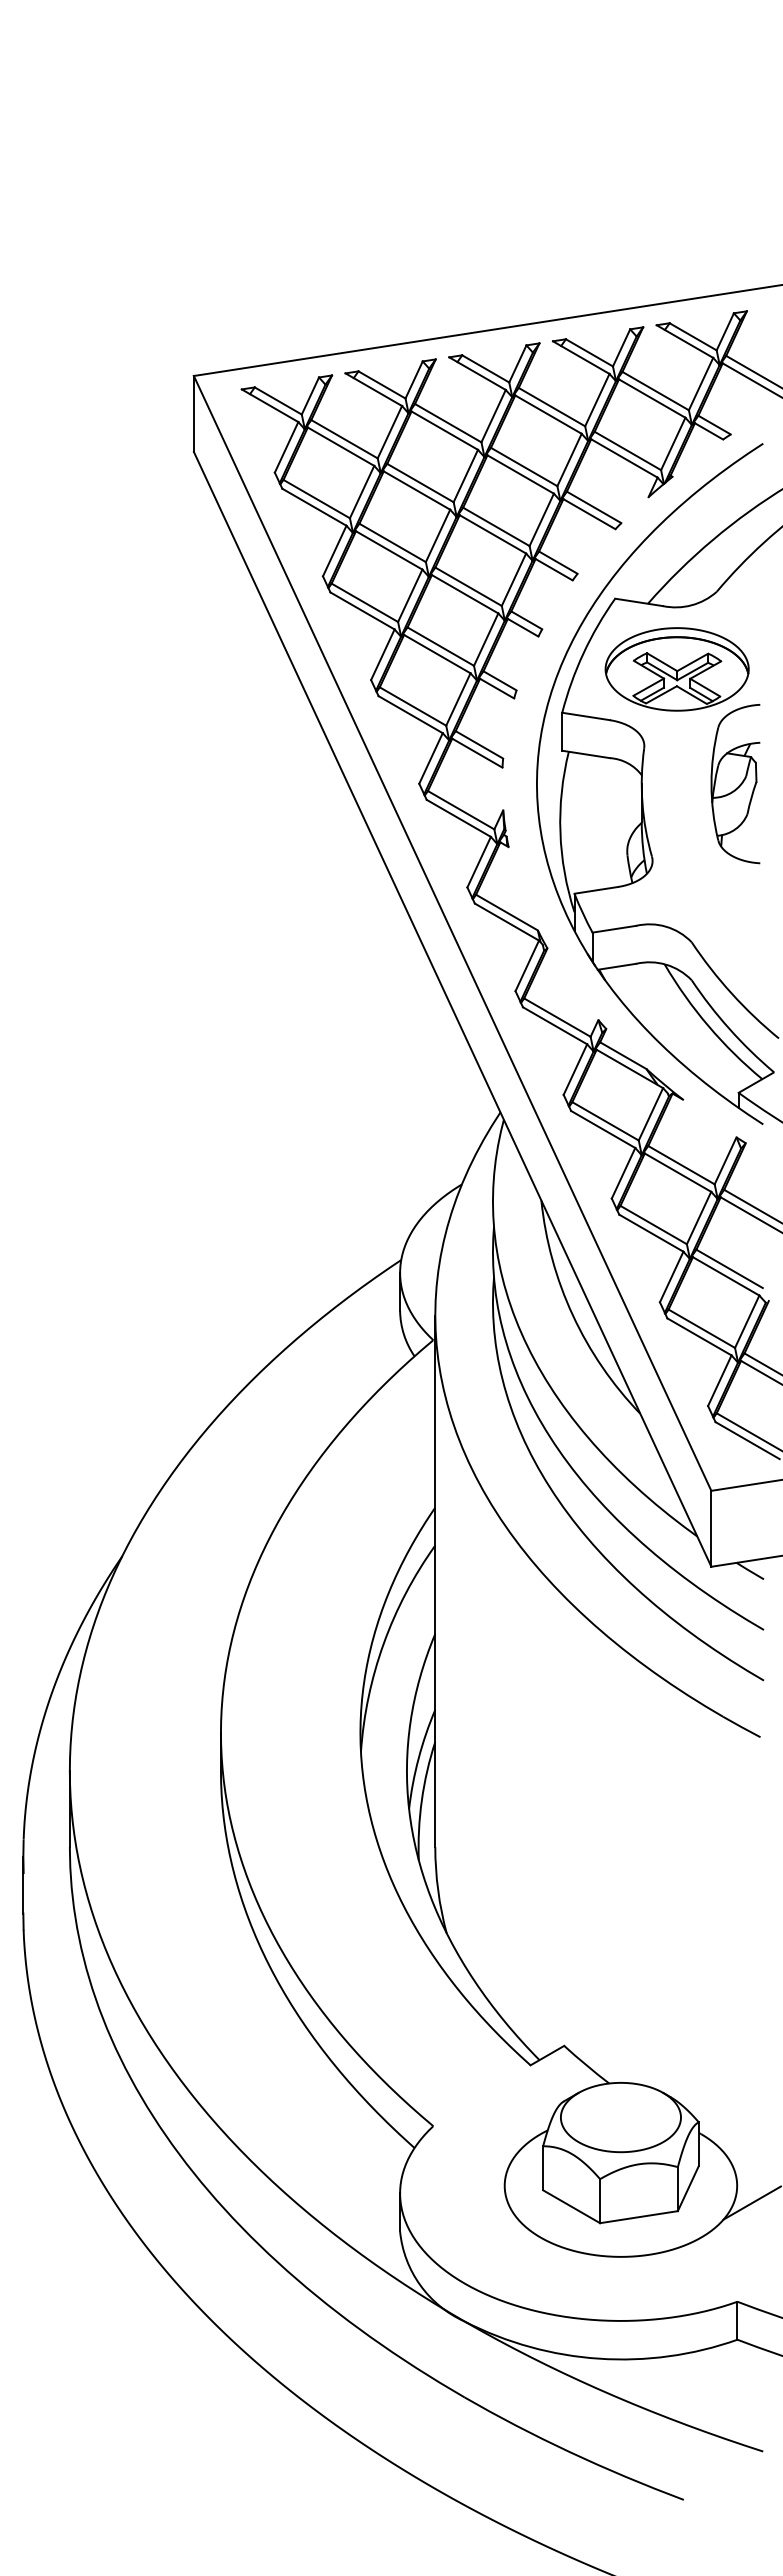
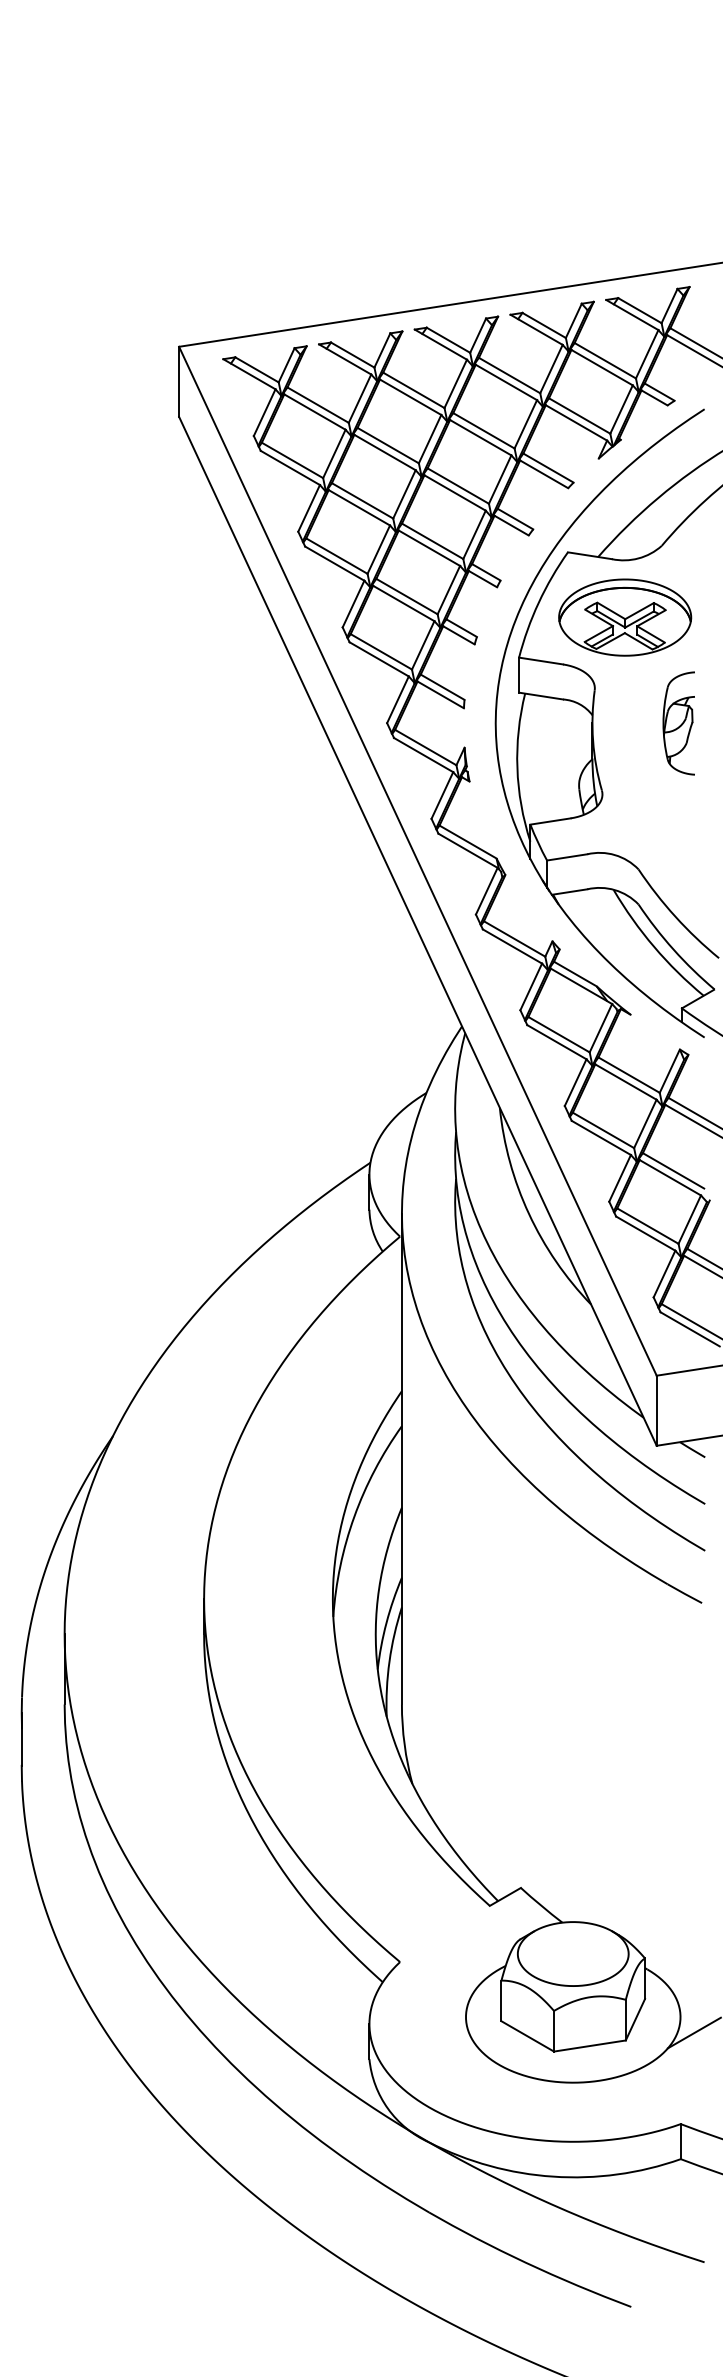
part: (735, 784) -> (678, 723), size x0.7

